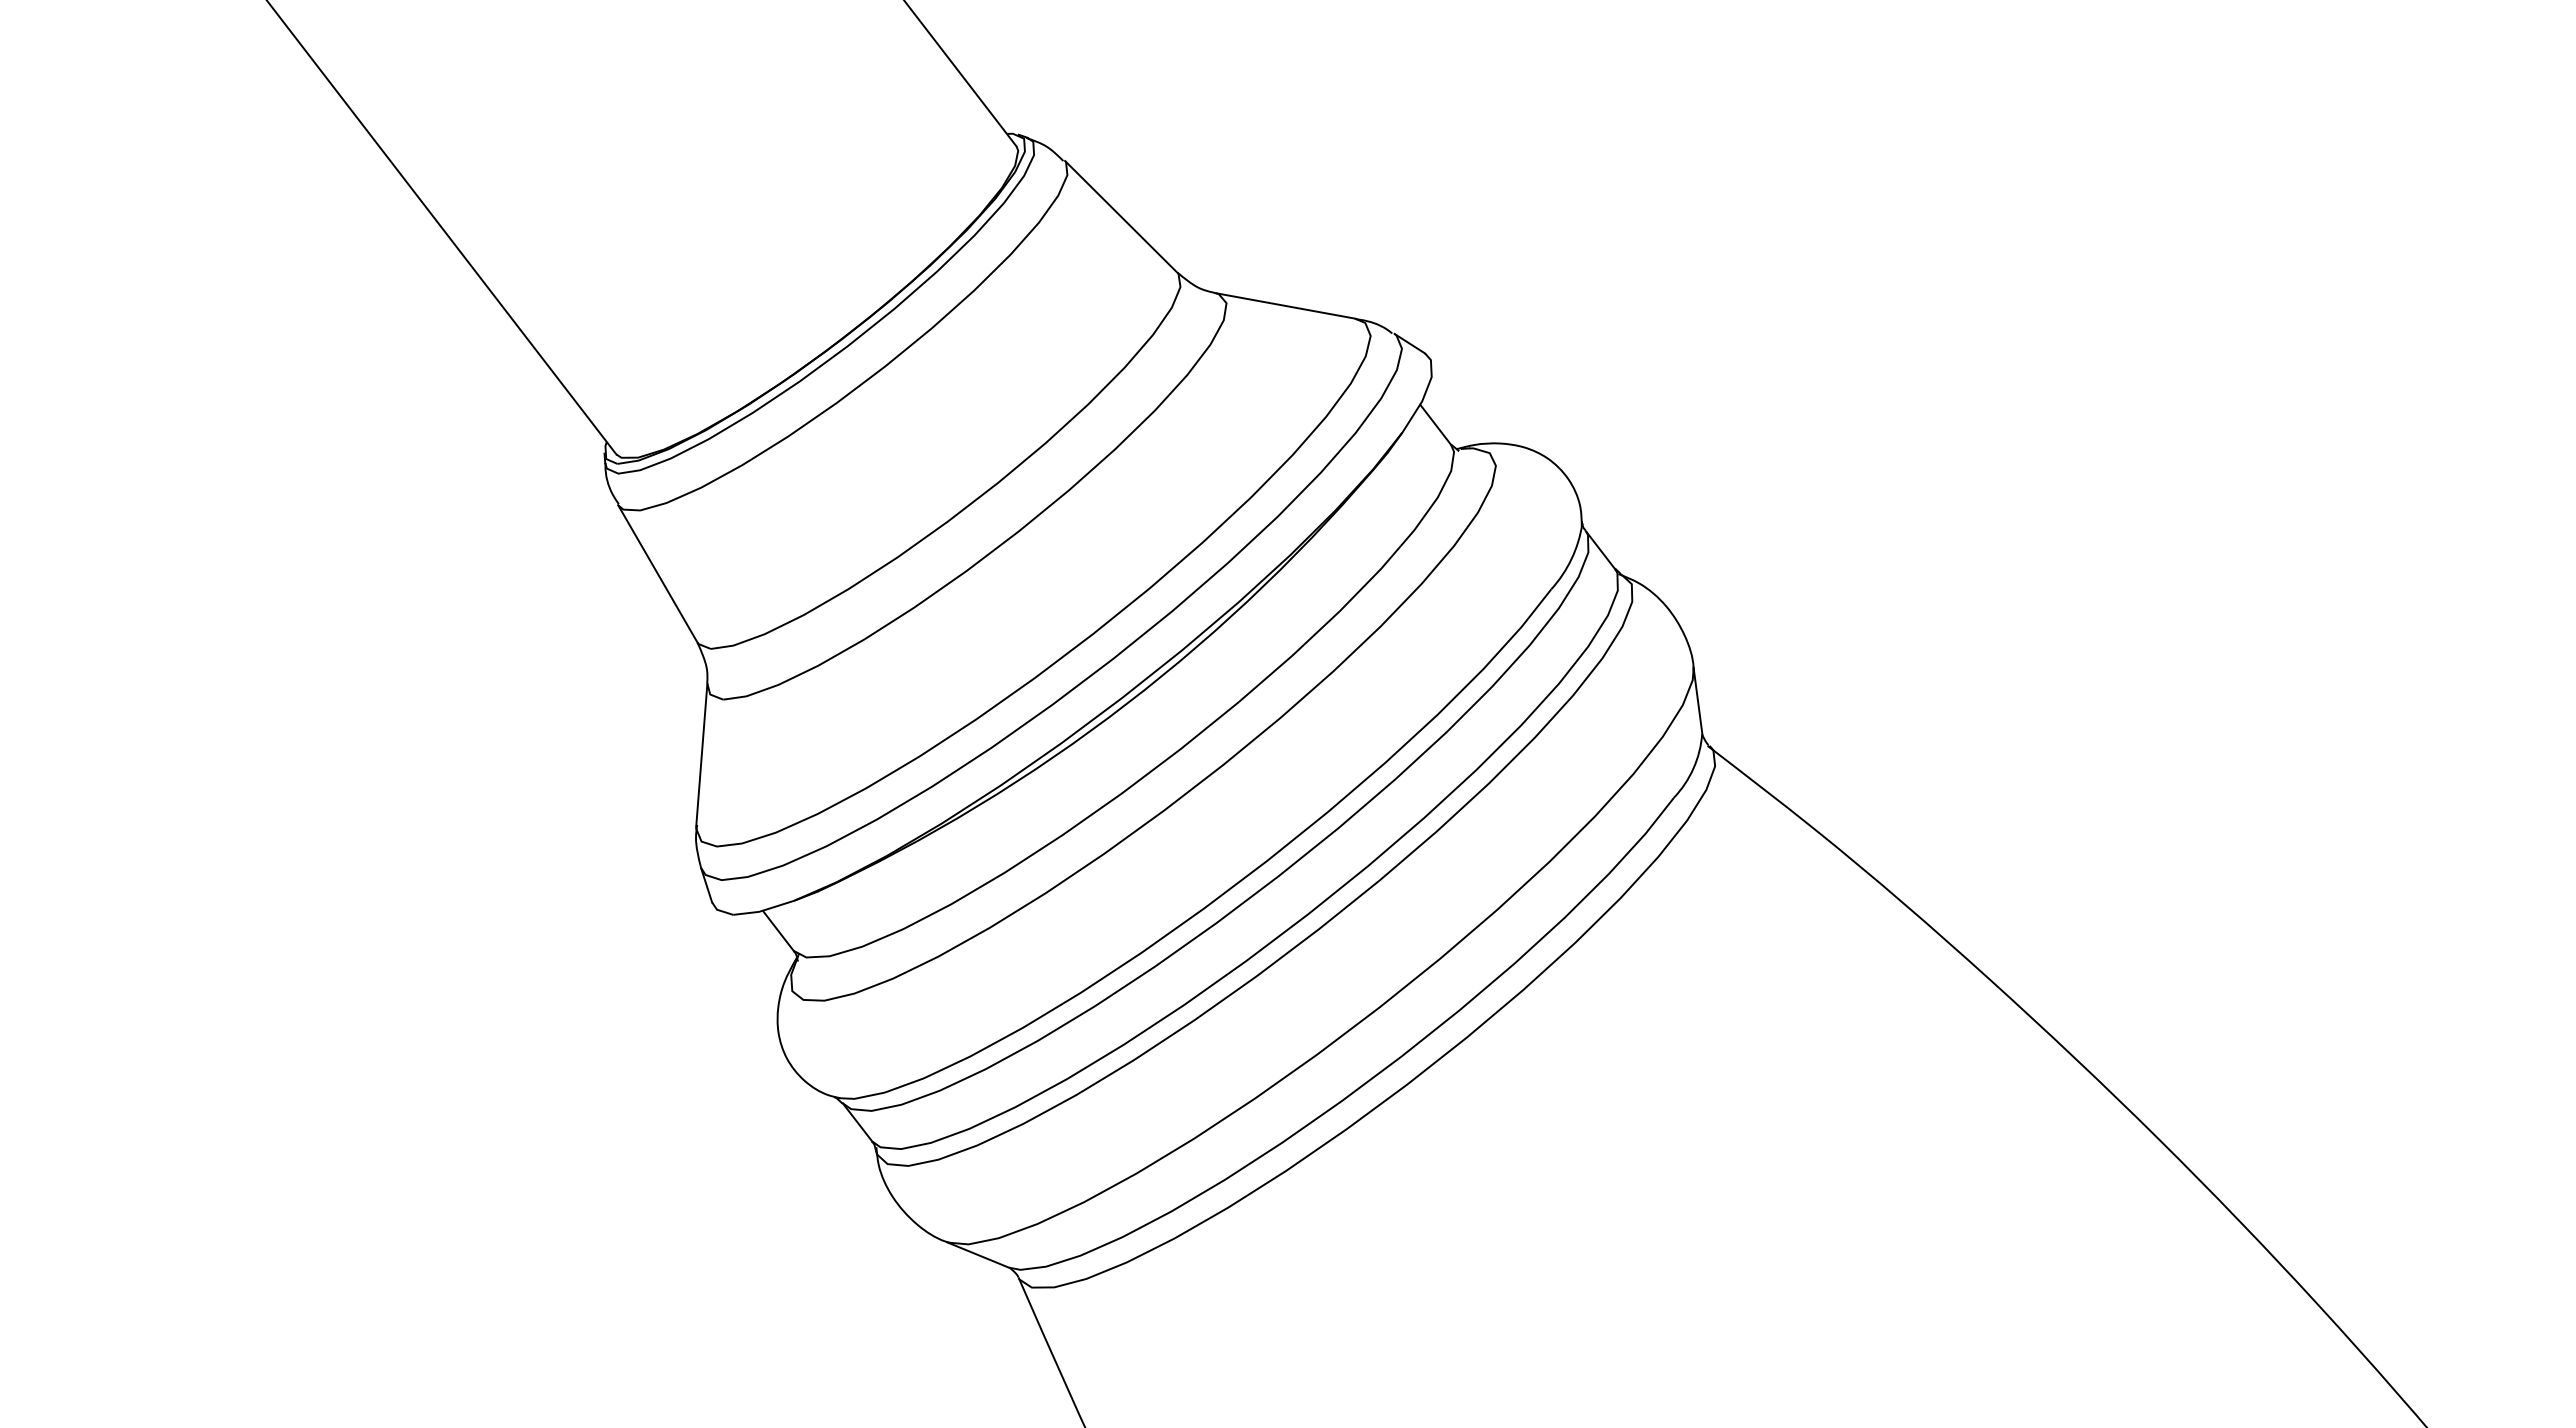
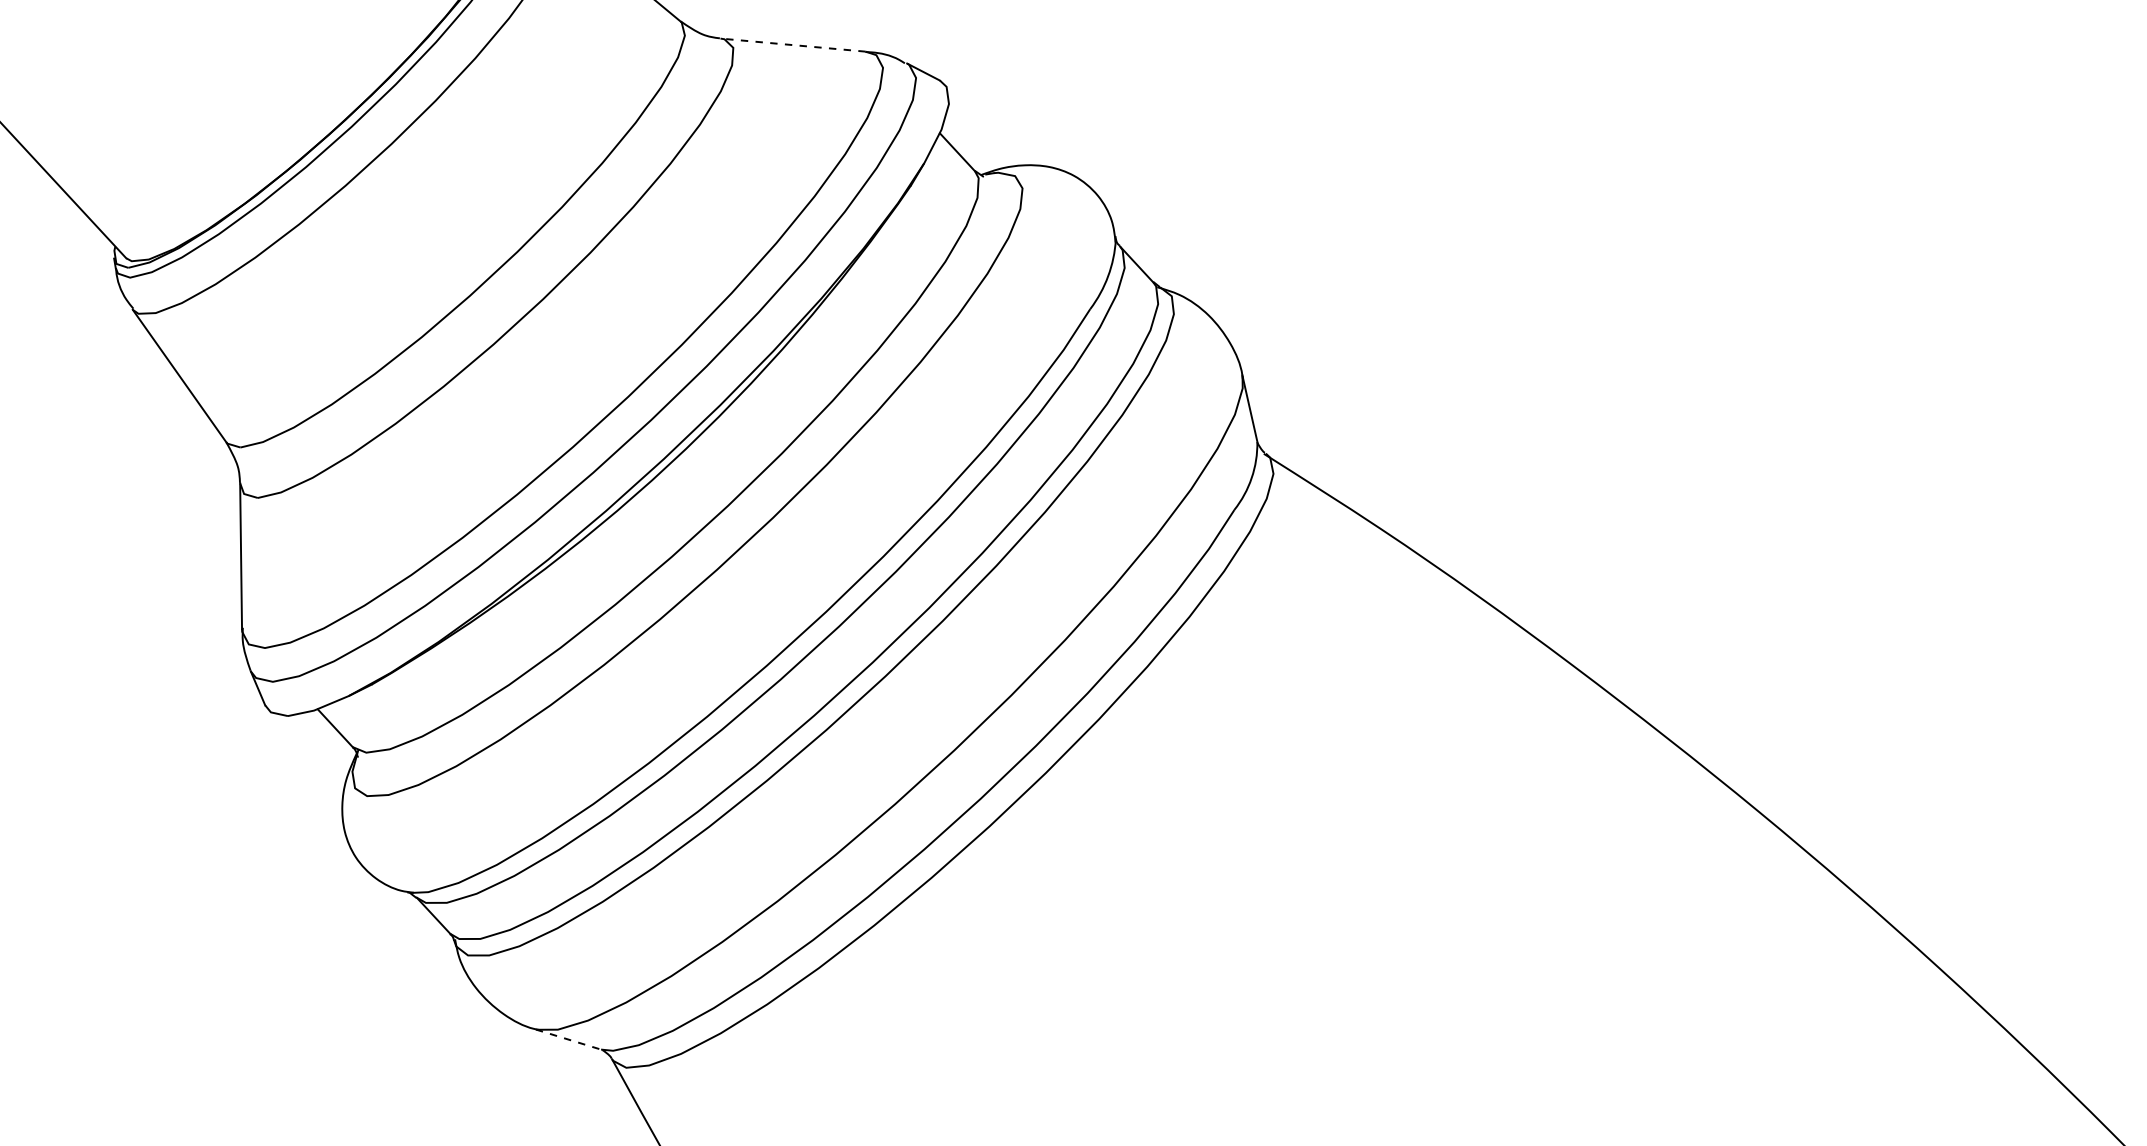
line: (1284, 305) -> (792, 44), solid -> dashed
line: (978, 1255) -> (569, 1040), solid -> dashed

